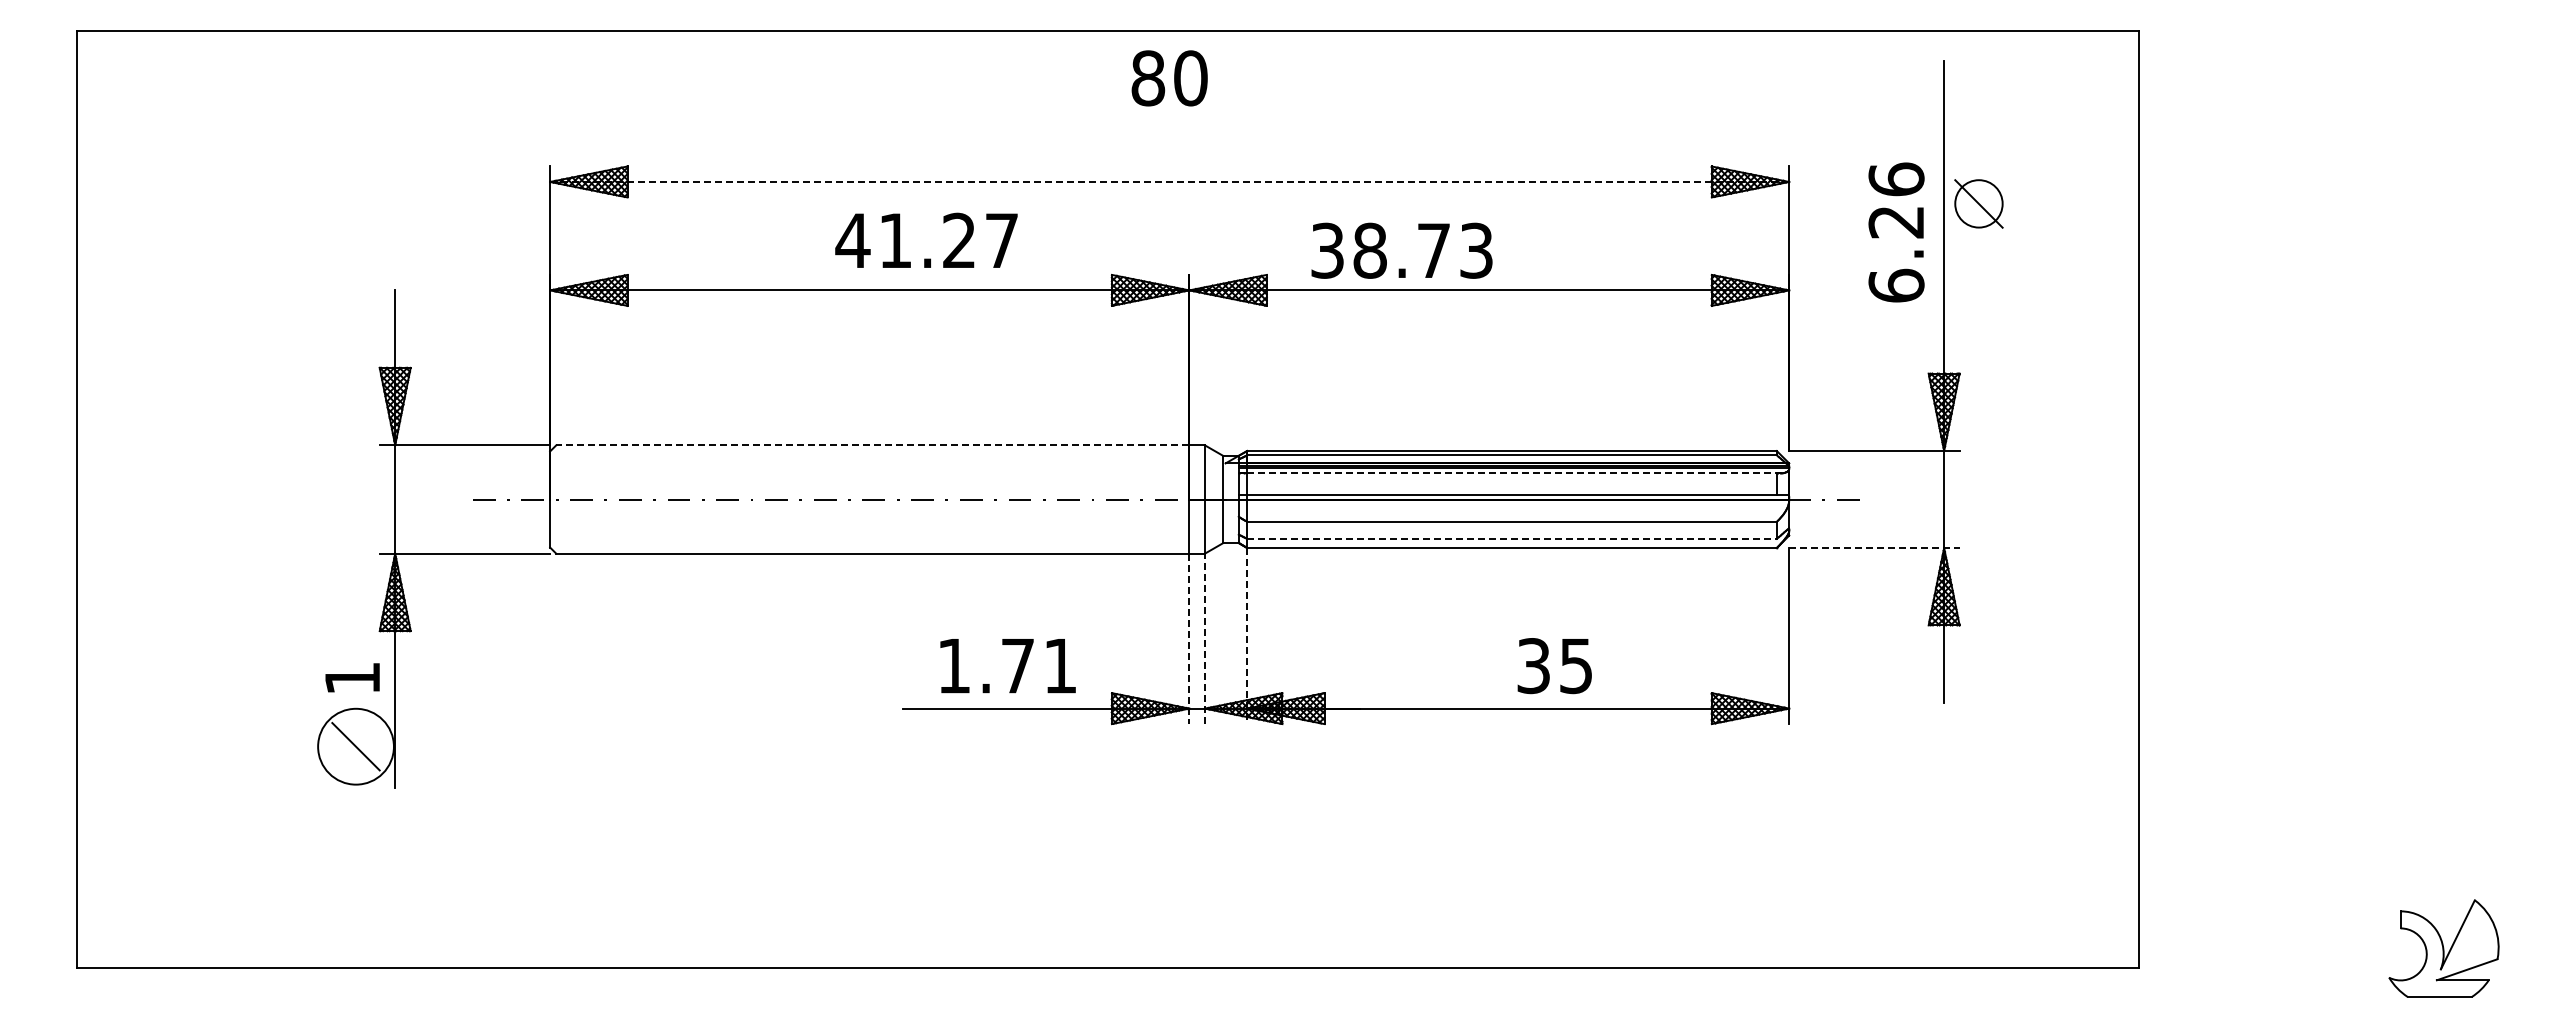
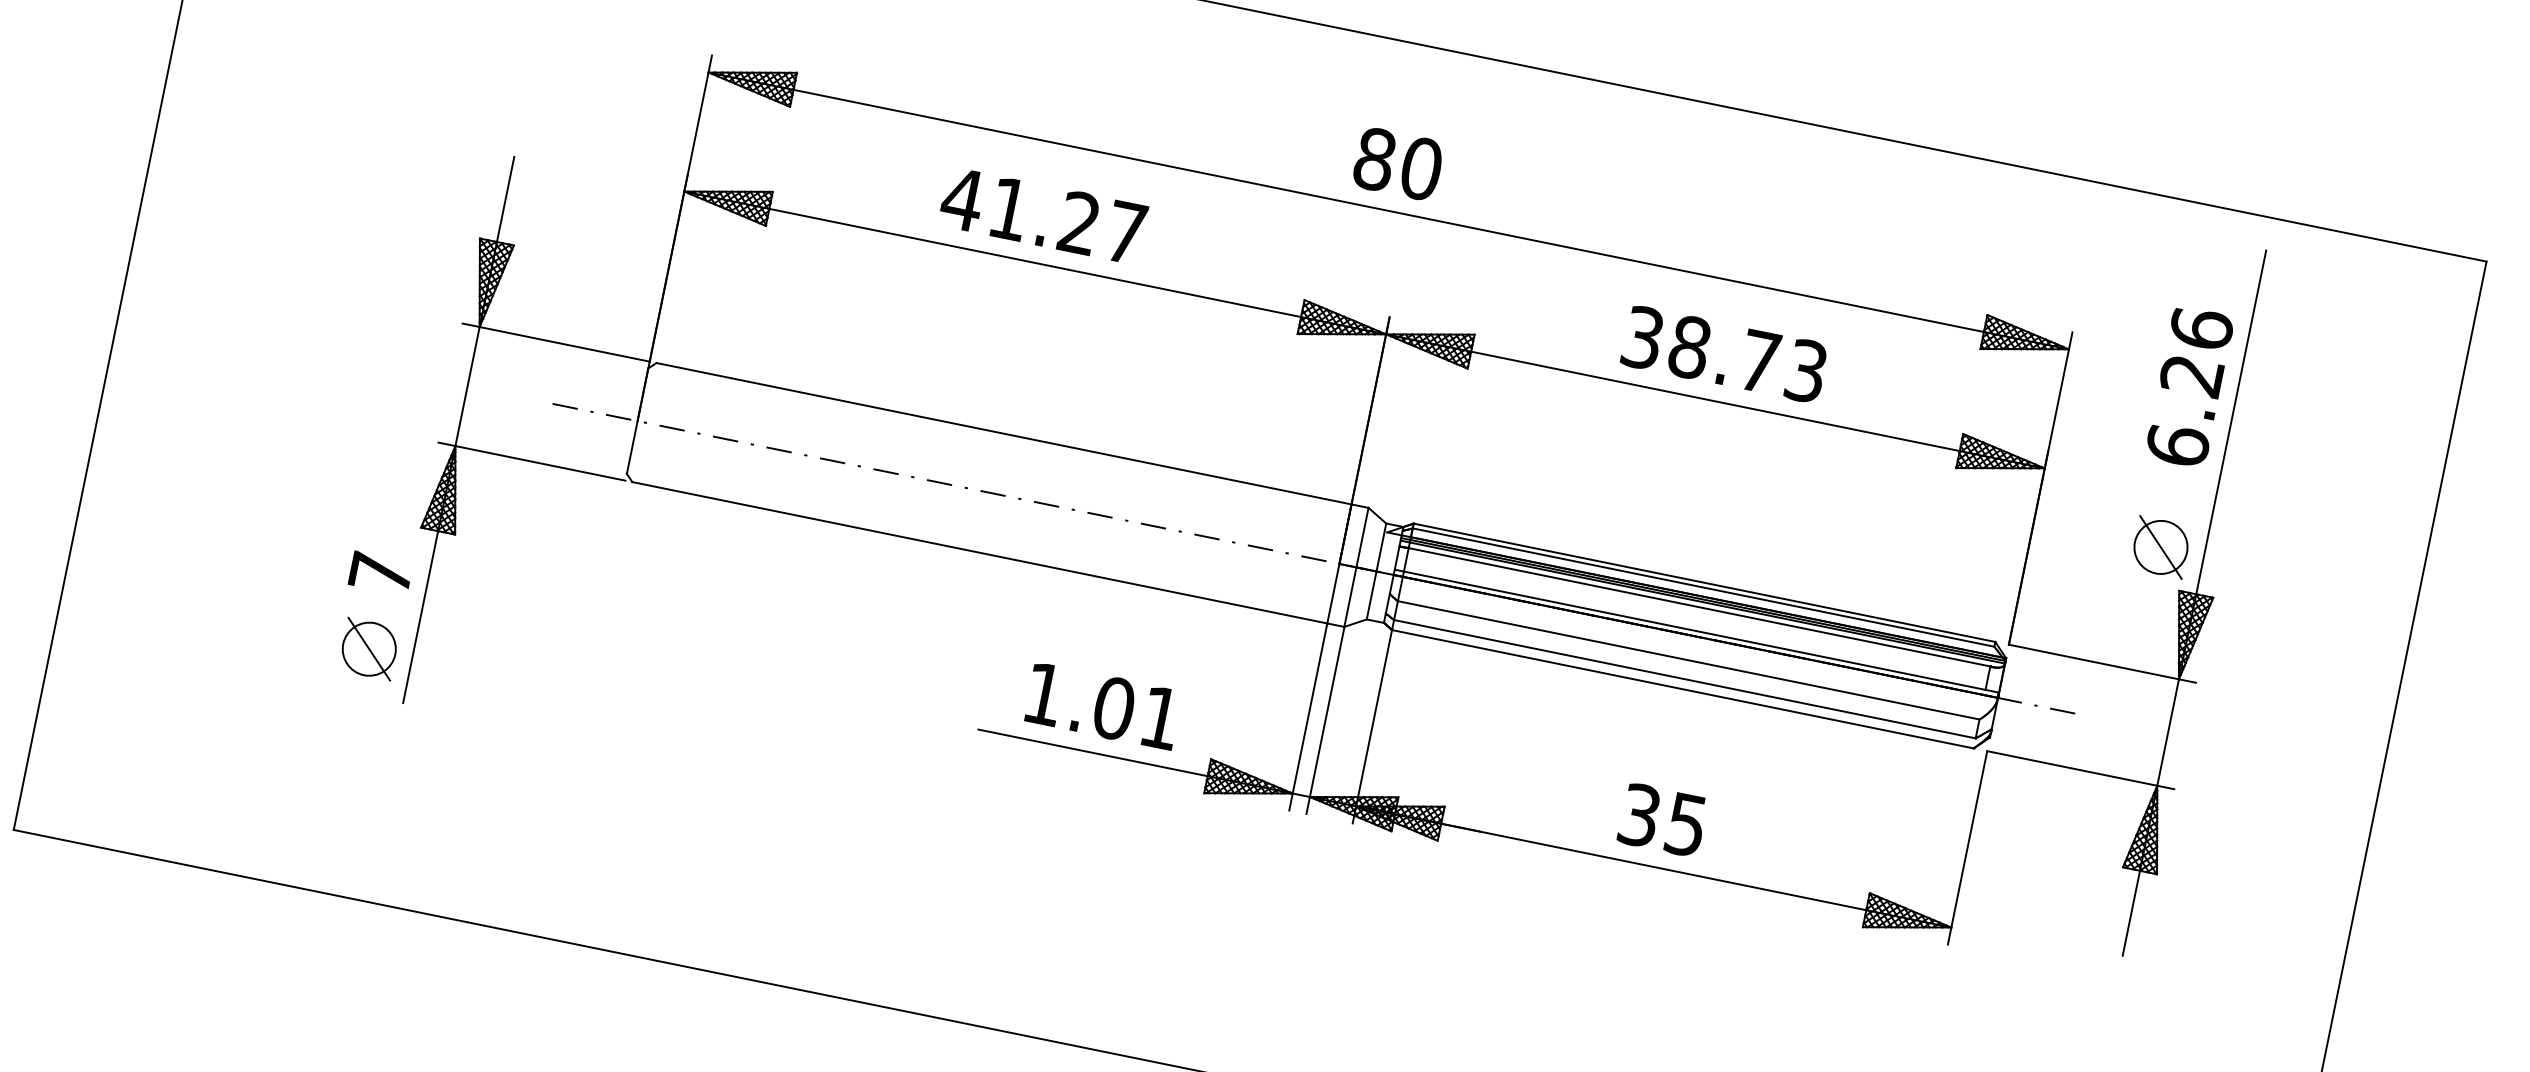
text: (1169, 78) -> (1398, 164), moved
line: (1169, 181) -> (1388, 210), dashed -> solid
part: (1978, 203) -> (2160, 546), moved
text: (1896, 232) -> (2189, 387), moved
text: (926, 239) -> (1043, 214), moved
text: (1401, 250) -> (1724, 354), moved
line: (872, 445) -> (1003, 433), dashed -> solid
line: (1512, 473) -> (1700, 607), dashed -> solid
line: (1512, 538) -> (1685, 678), dashed -> solid
line: (1874, 547) -> (2080, 769), dashed -> solid
line: (1247, 636) -> (1372, 727), dashed -> solid
line: (1205, 638) -> (1326, 720), dashed -> solid
line: (1189, 639) -> (1308, 717), dashed -> solid
text: (1017, 666) -> (1113, 708), 1.71 -> 1.01
text: (1554, 666) -> (1662, 820), moved
text: (352, 678) -> (380, 573), 1 -> 7
circle: (355, 746) -> (368, 648), size x0.62

